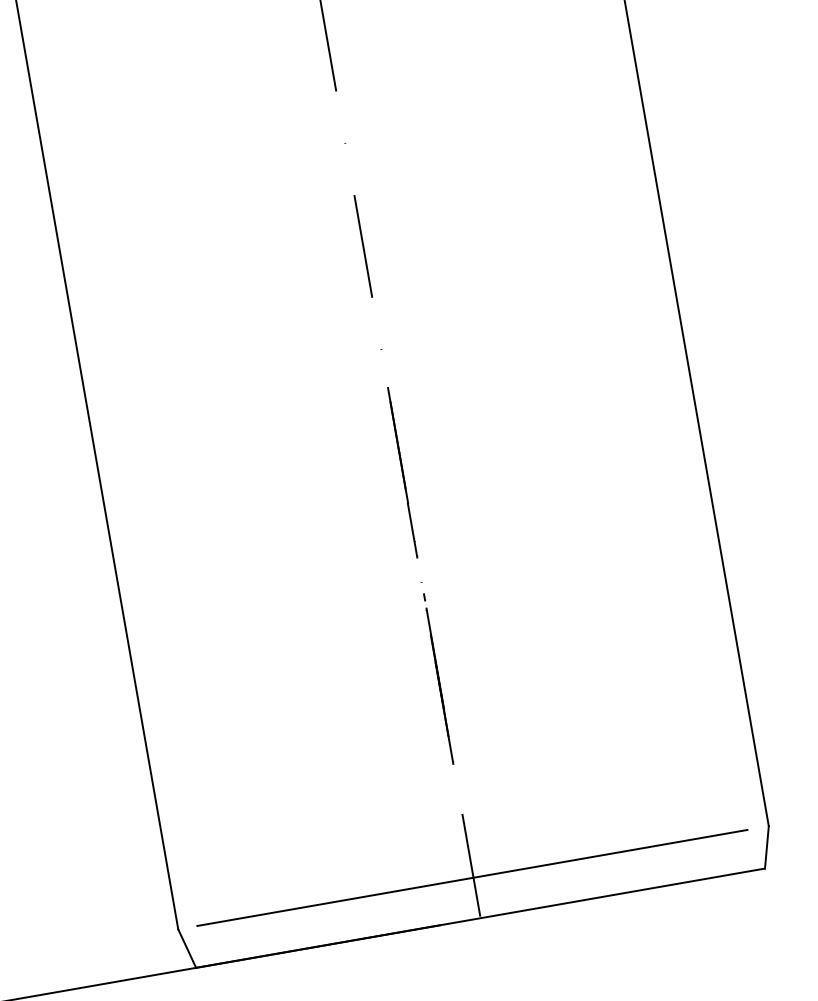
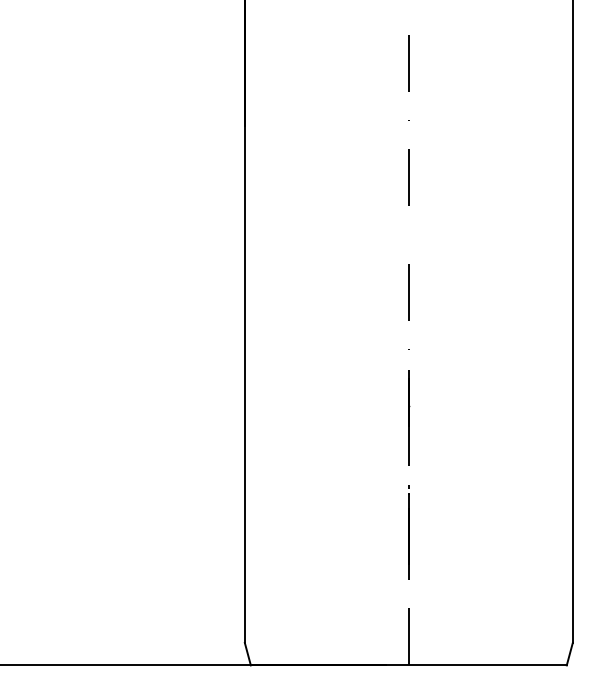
line: (470, 877) -> (407, 642), removed

